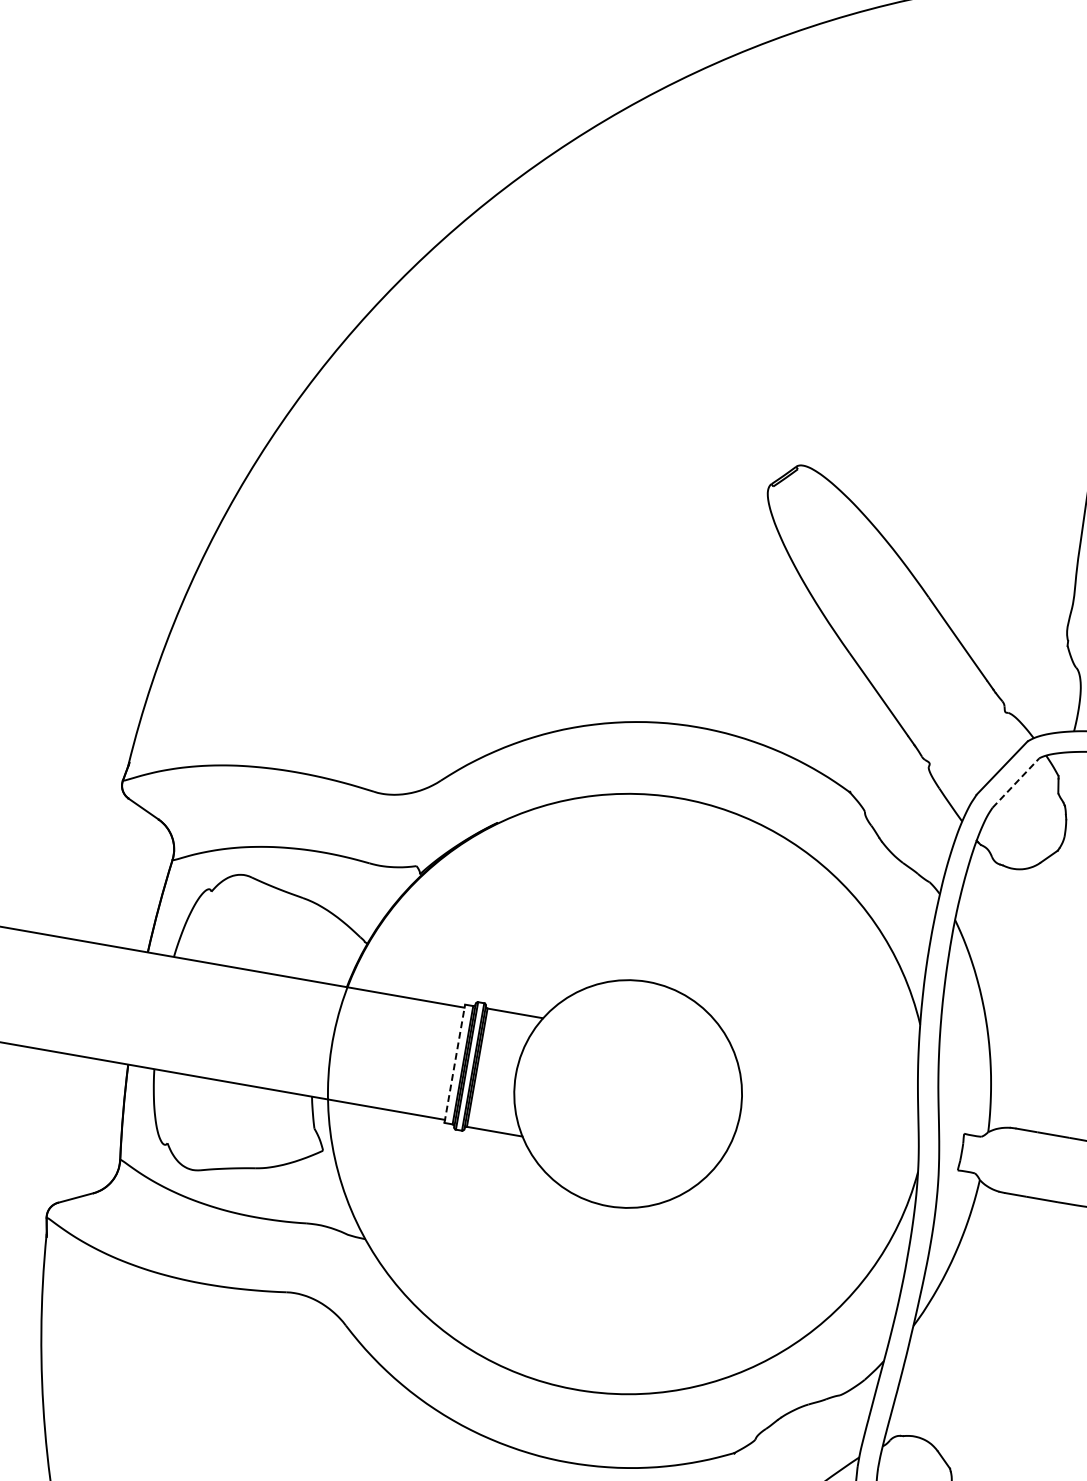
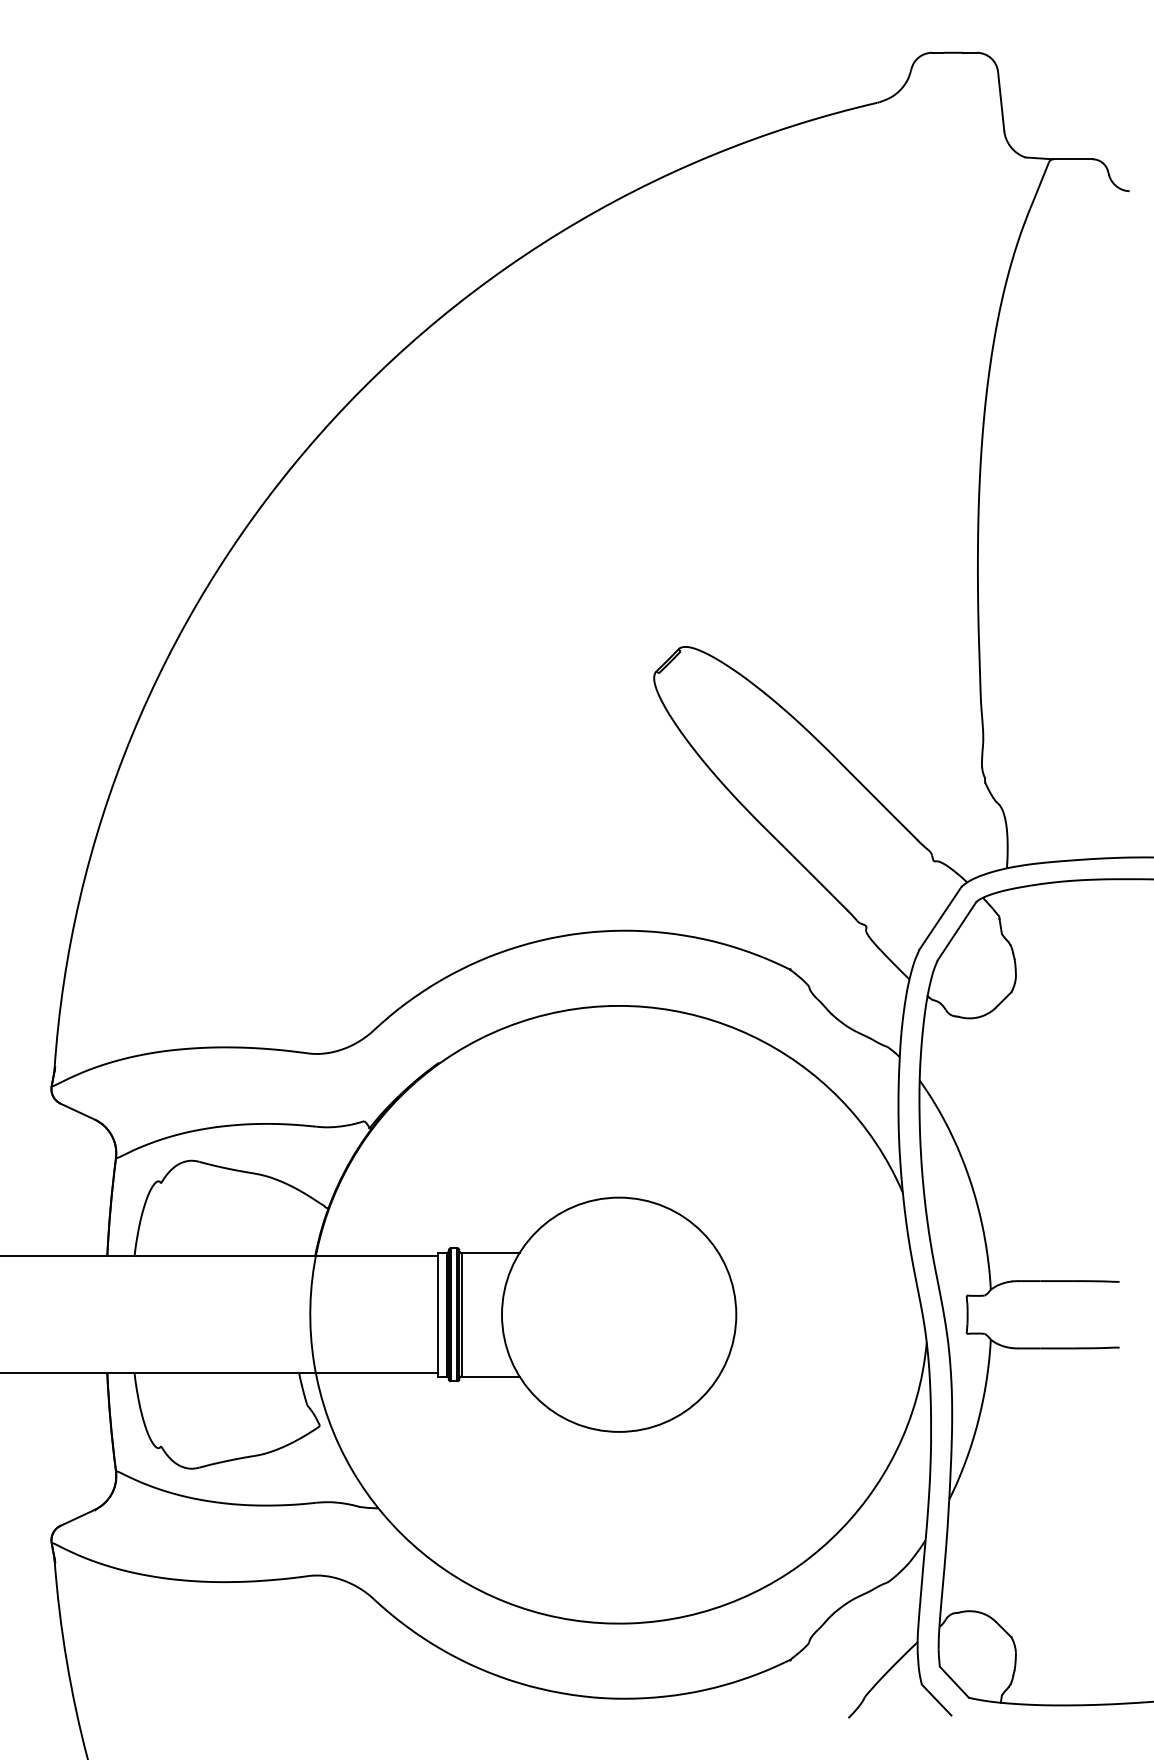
line: (1016, 783) -> (957, 931), dashed -> solid
line: (455, 1063) -> (438, 1314), dashed -> solid

